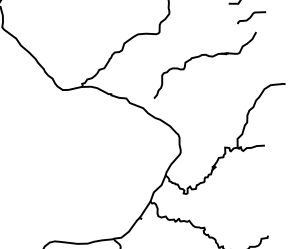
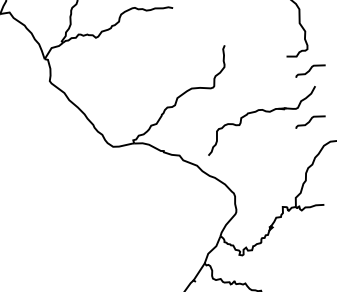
curve: (251, 65) -> (310, 121), added

